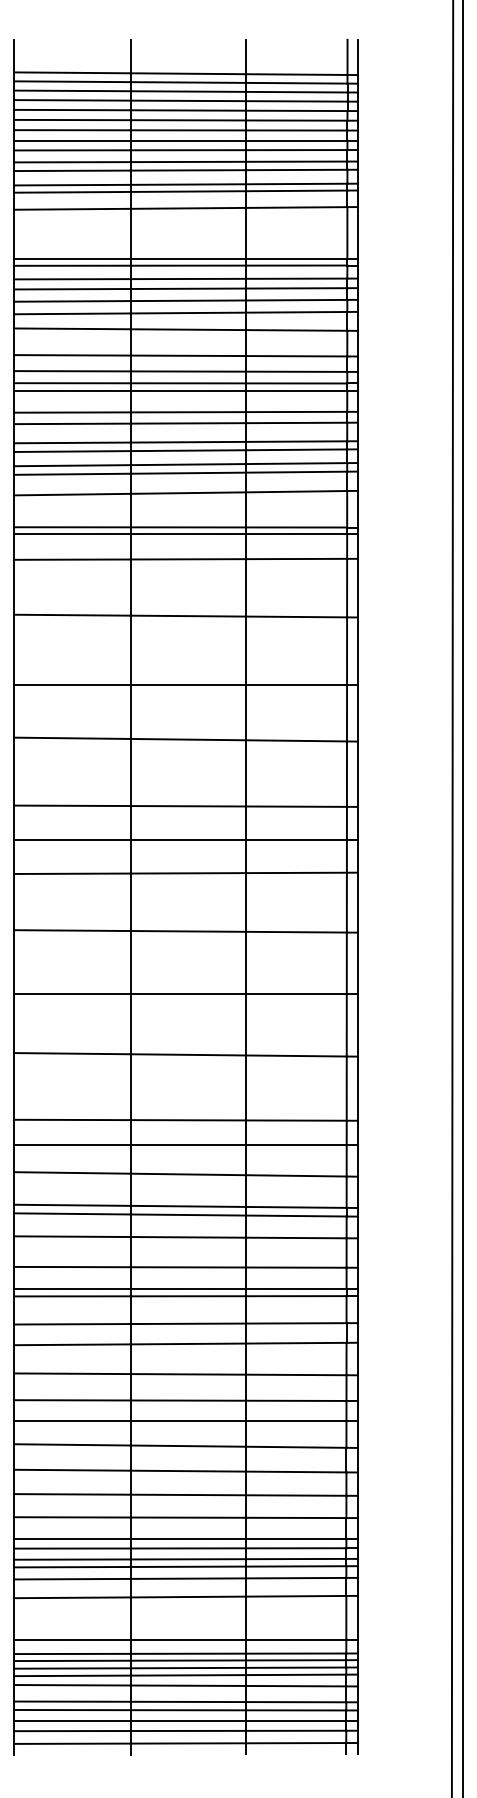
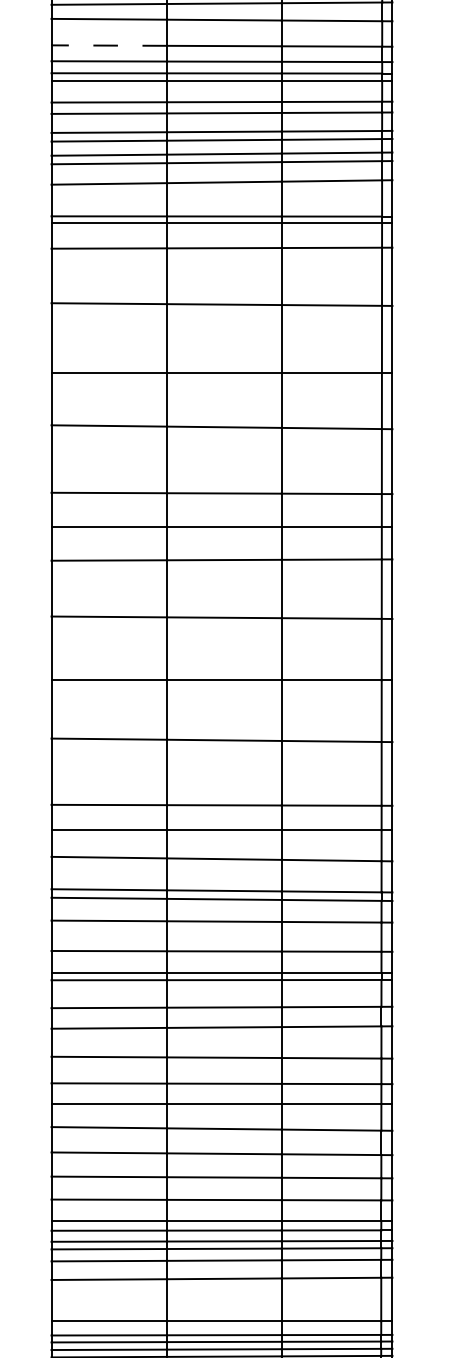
line: (72, 355) -> (109, 45), solid -> dashed

